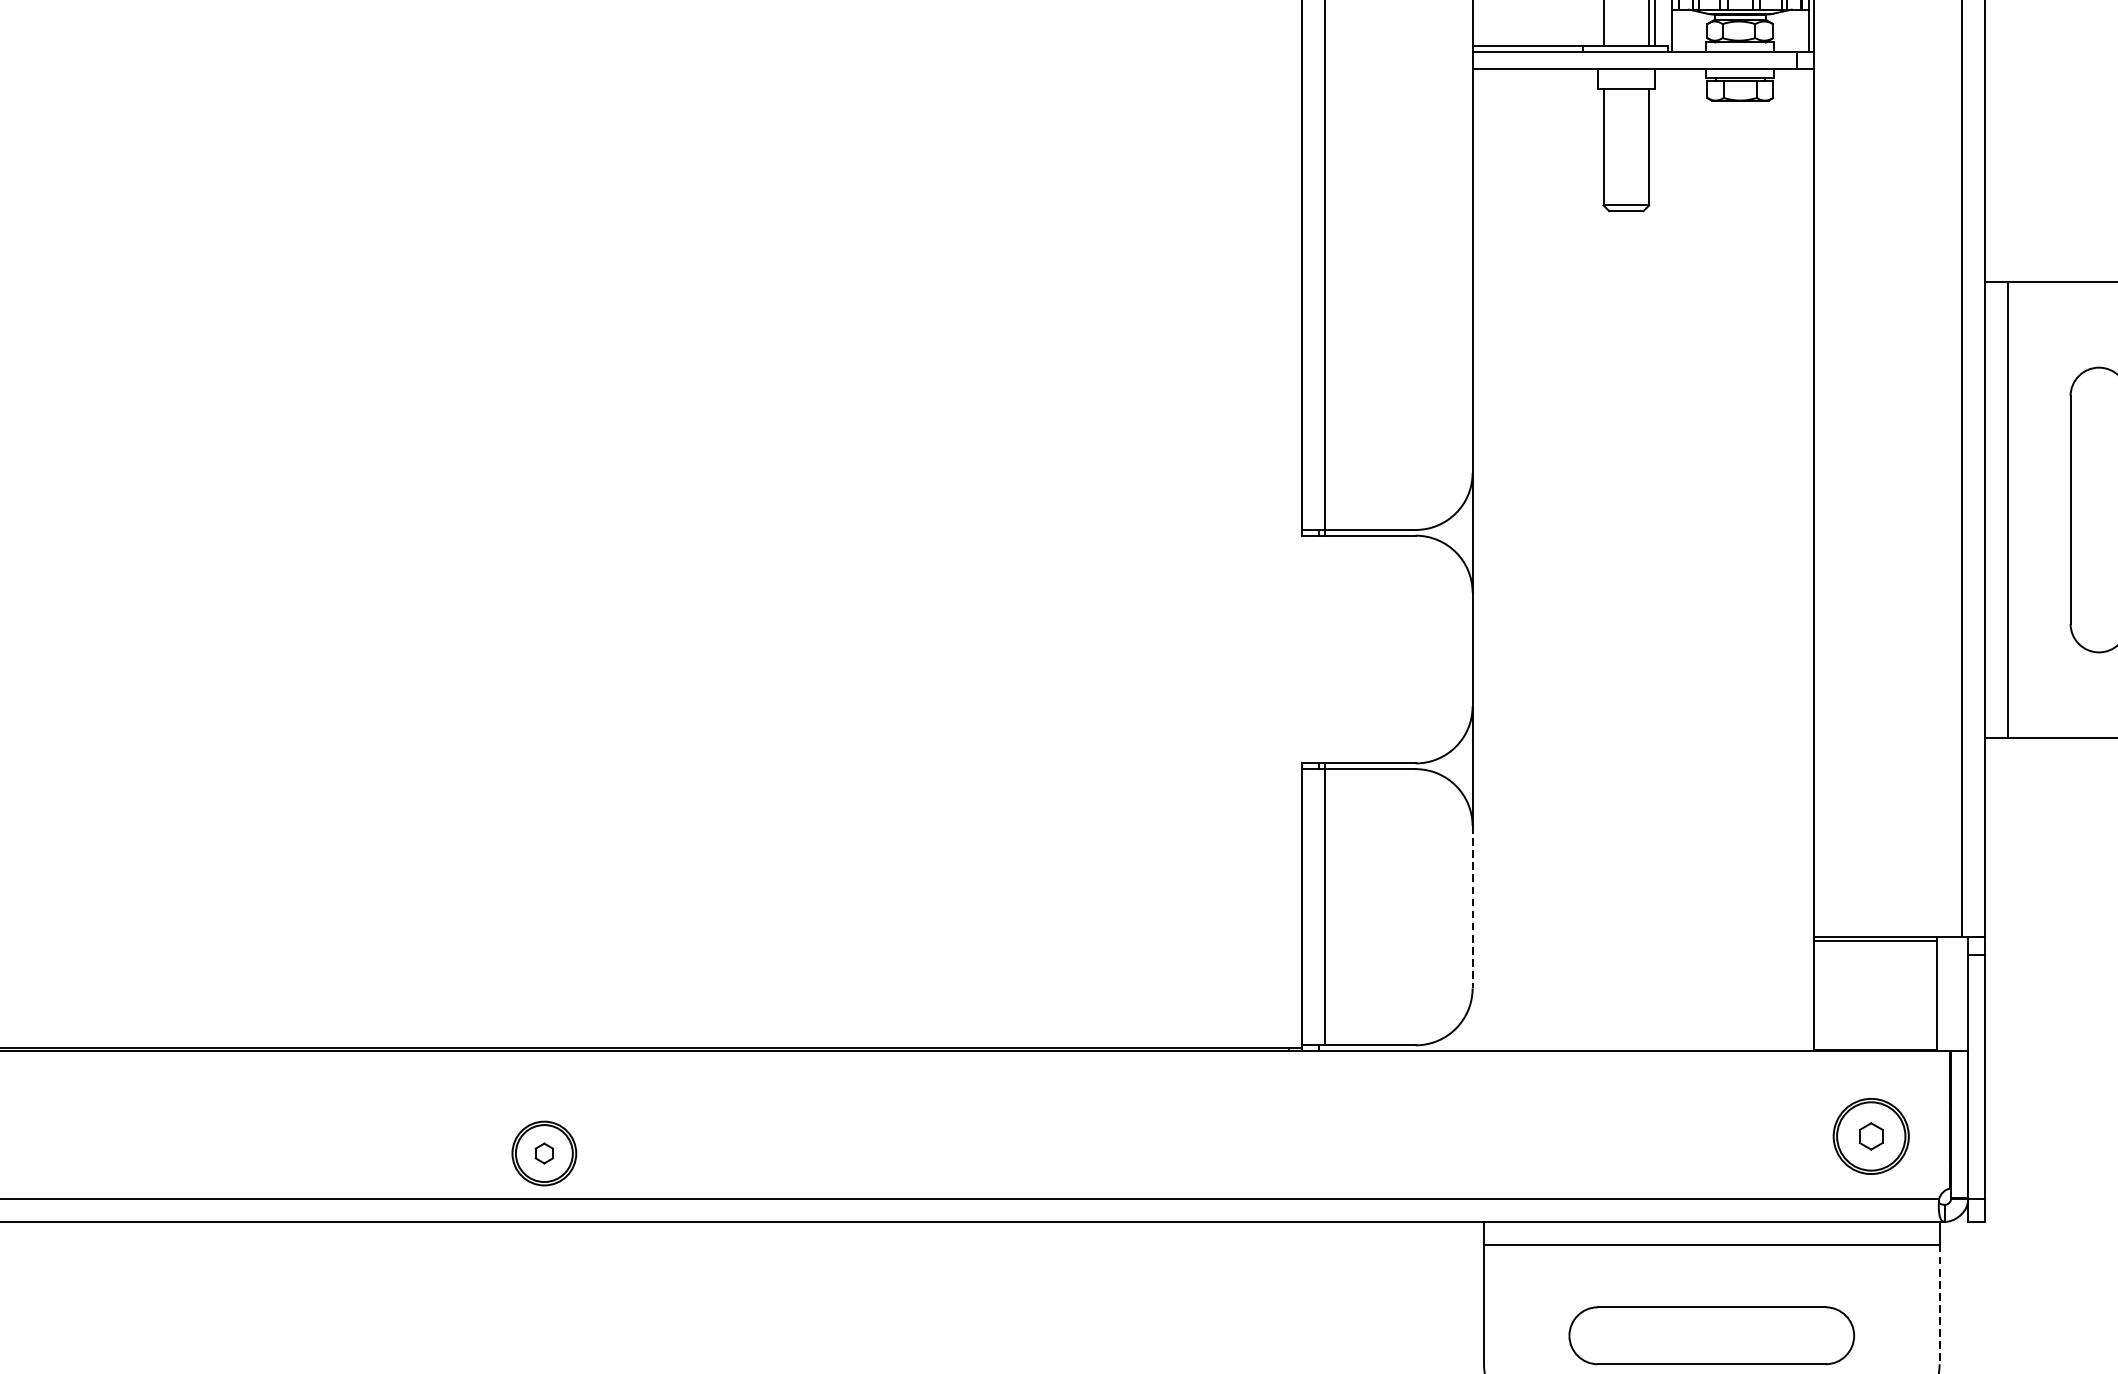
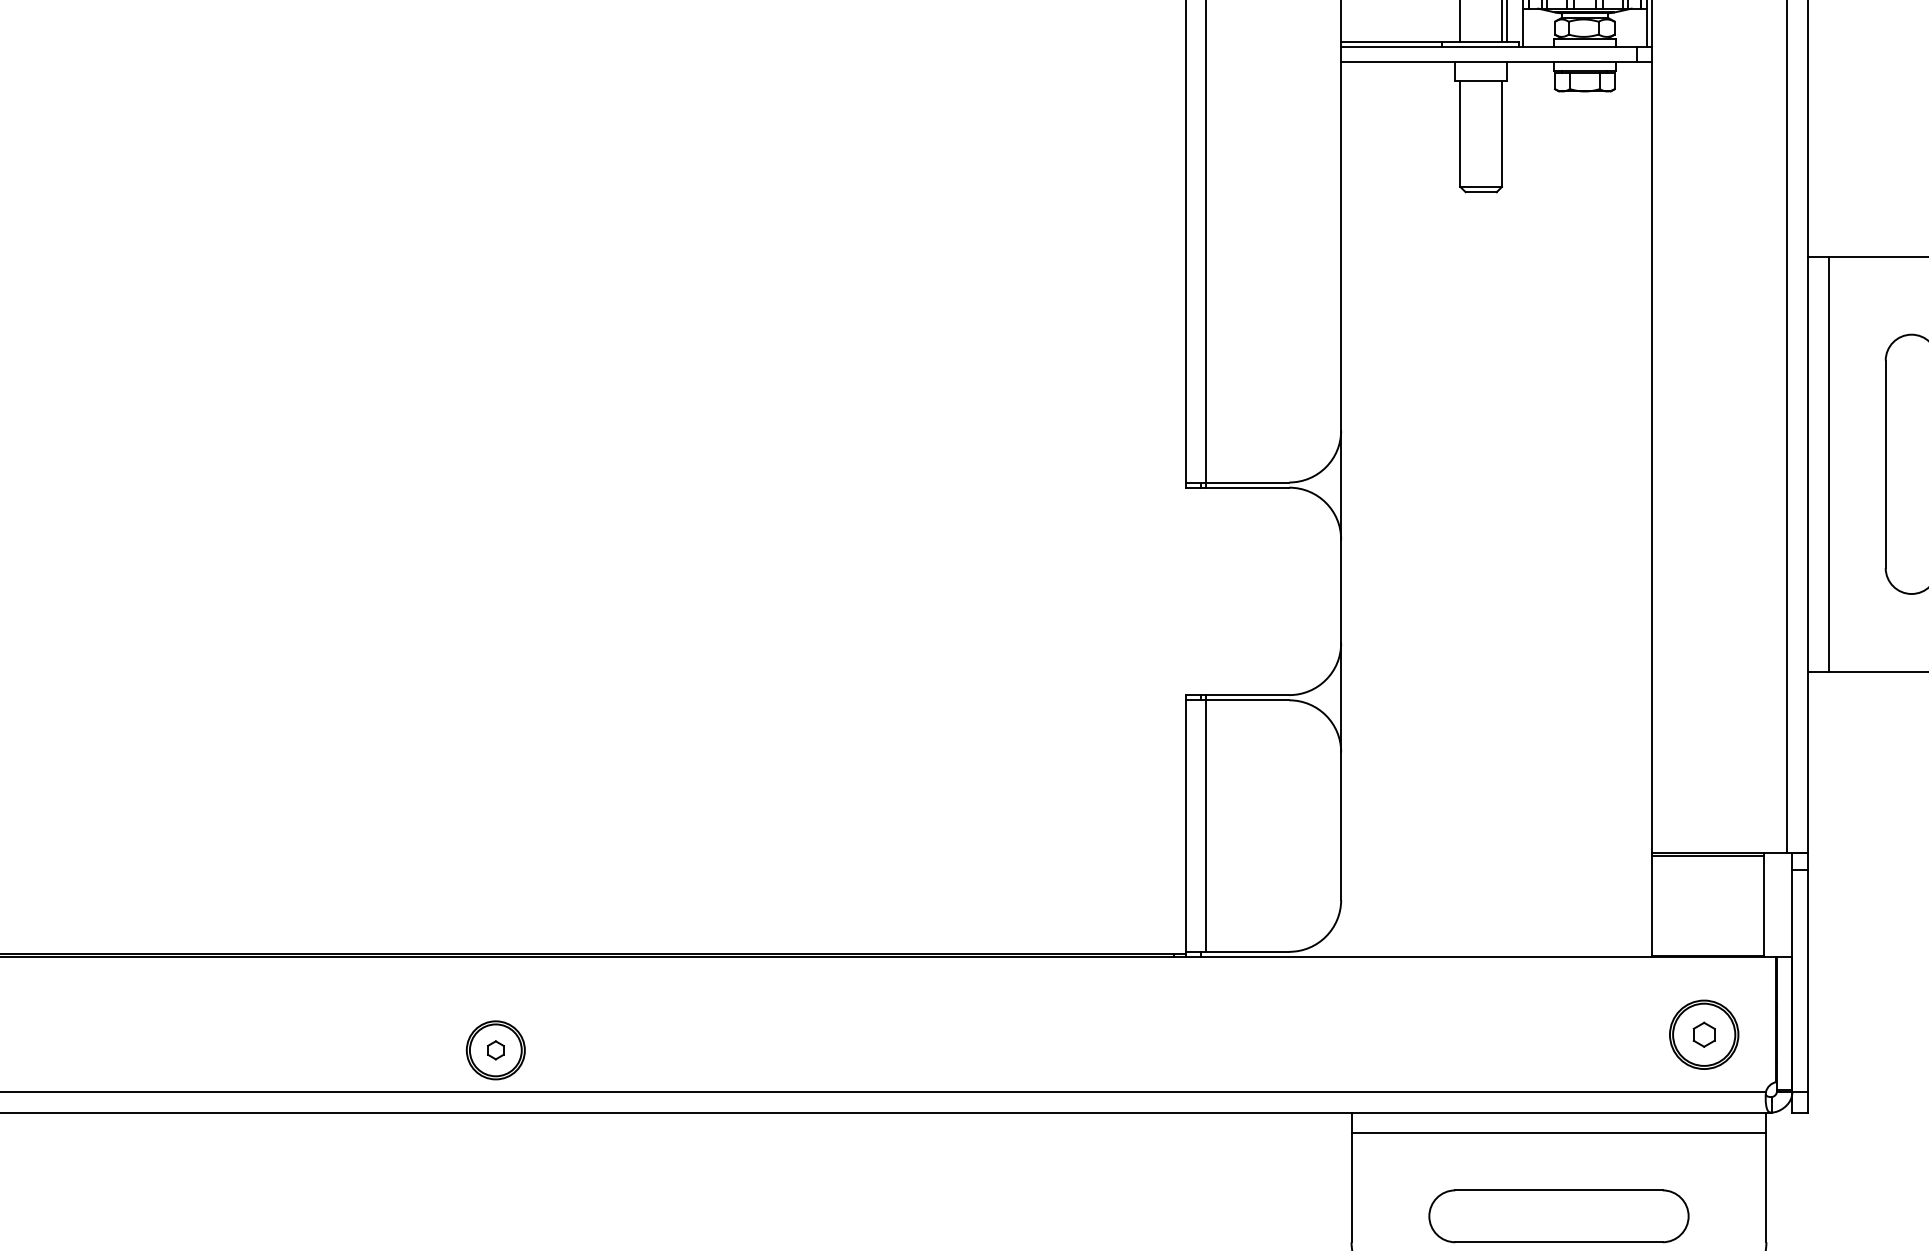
line: (1472, 907) -> (1341, 826), dashed -> solid
line: (1939, 1305) -> (1766, 1188), dashed -> solid

